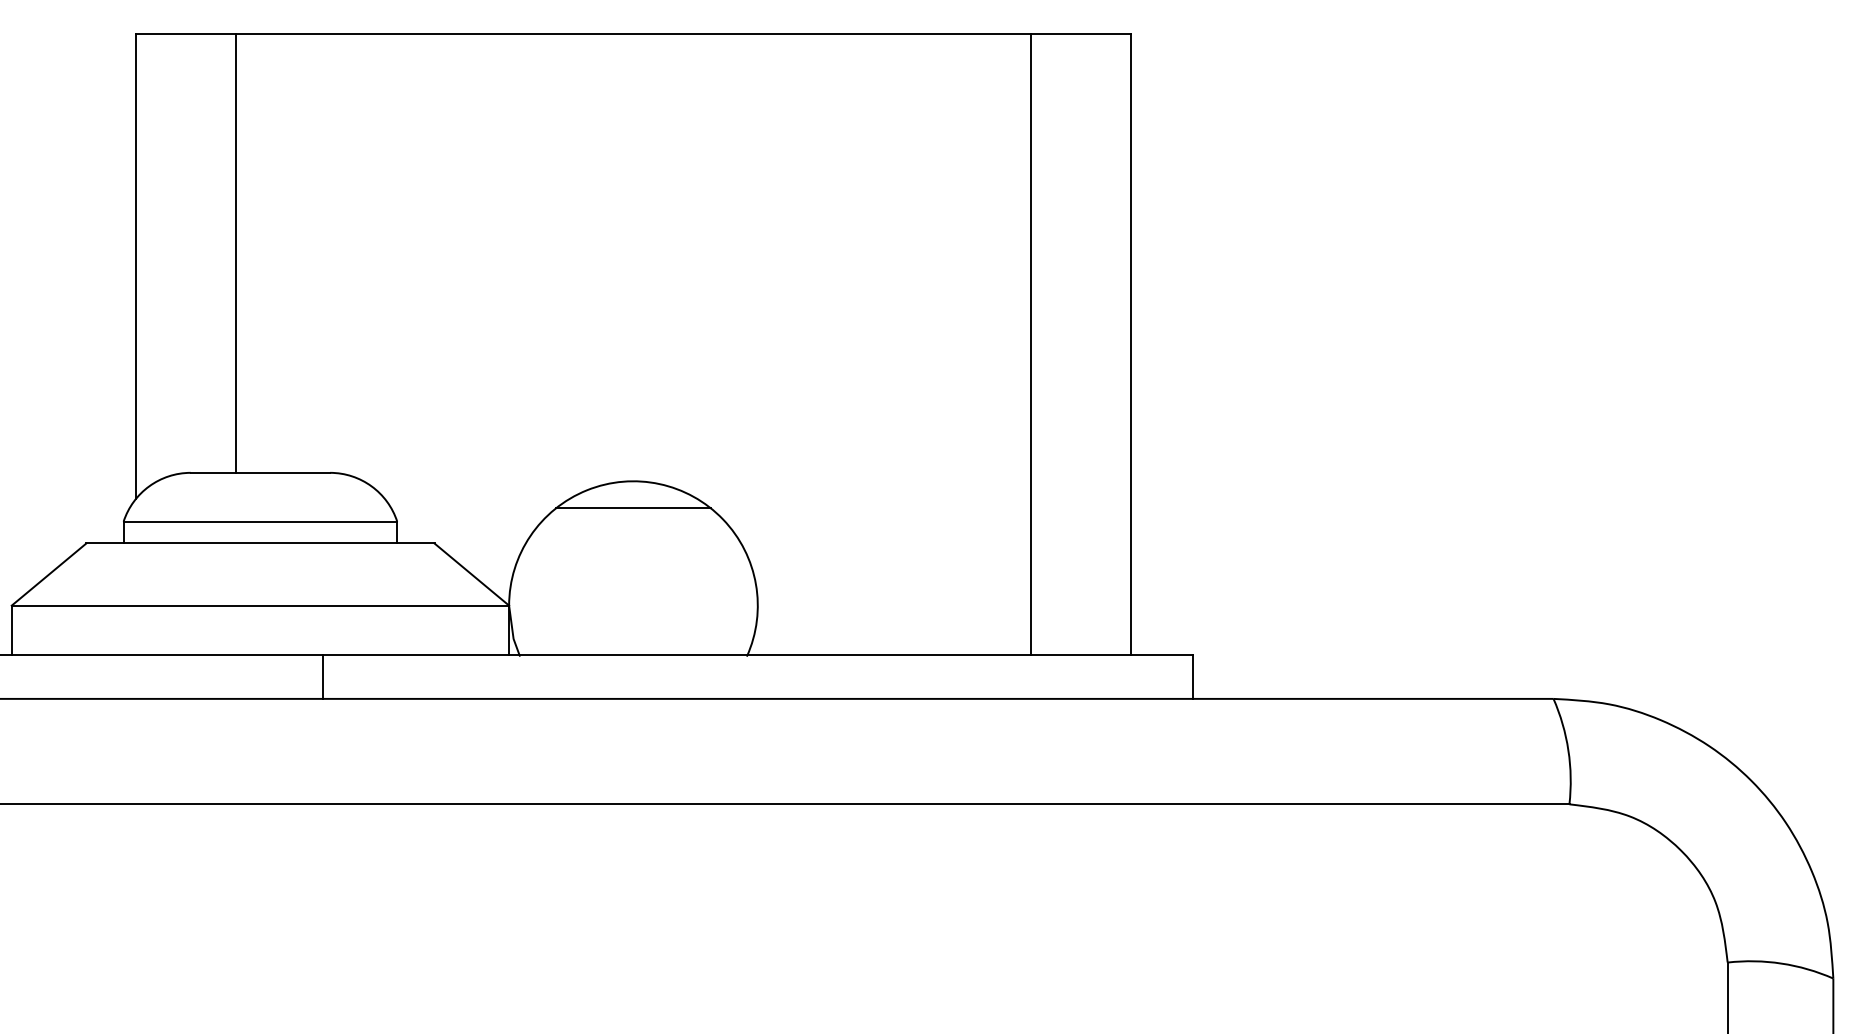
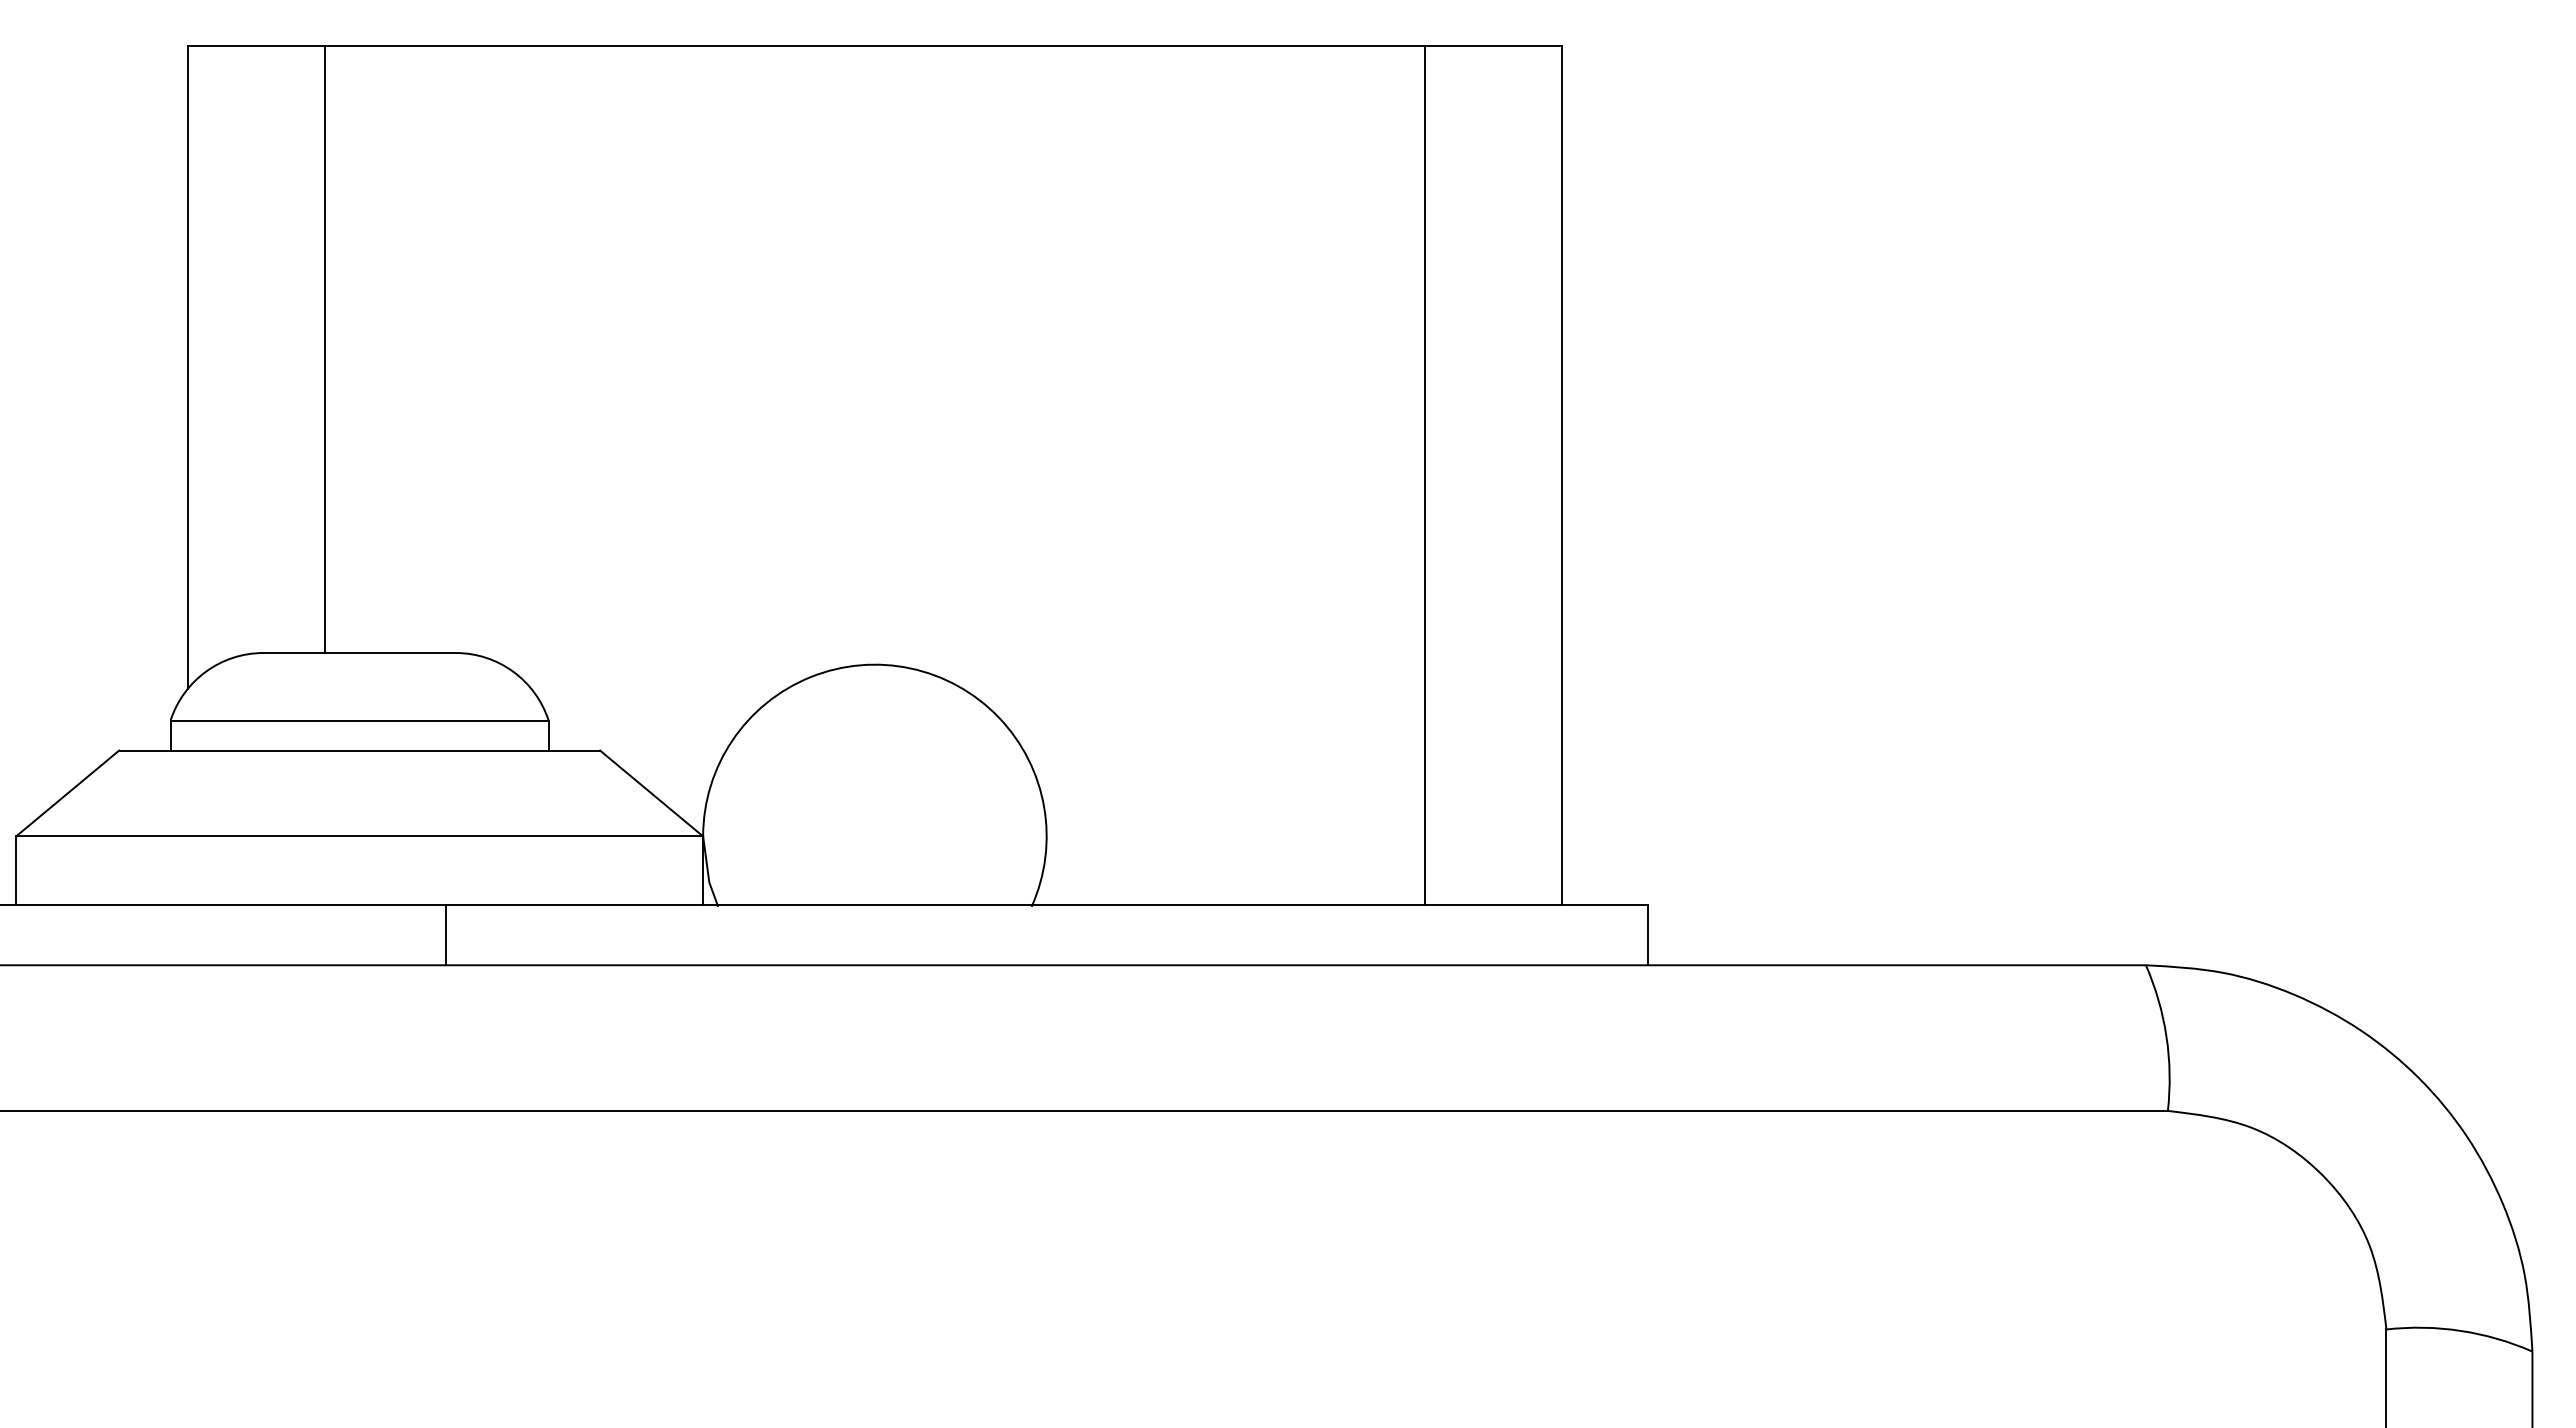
line: (633, 507) -> (874, 701), removed

